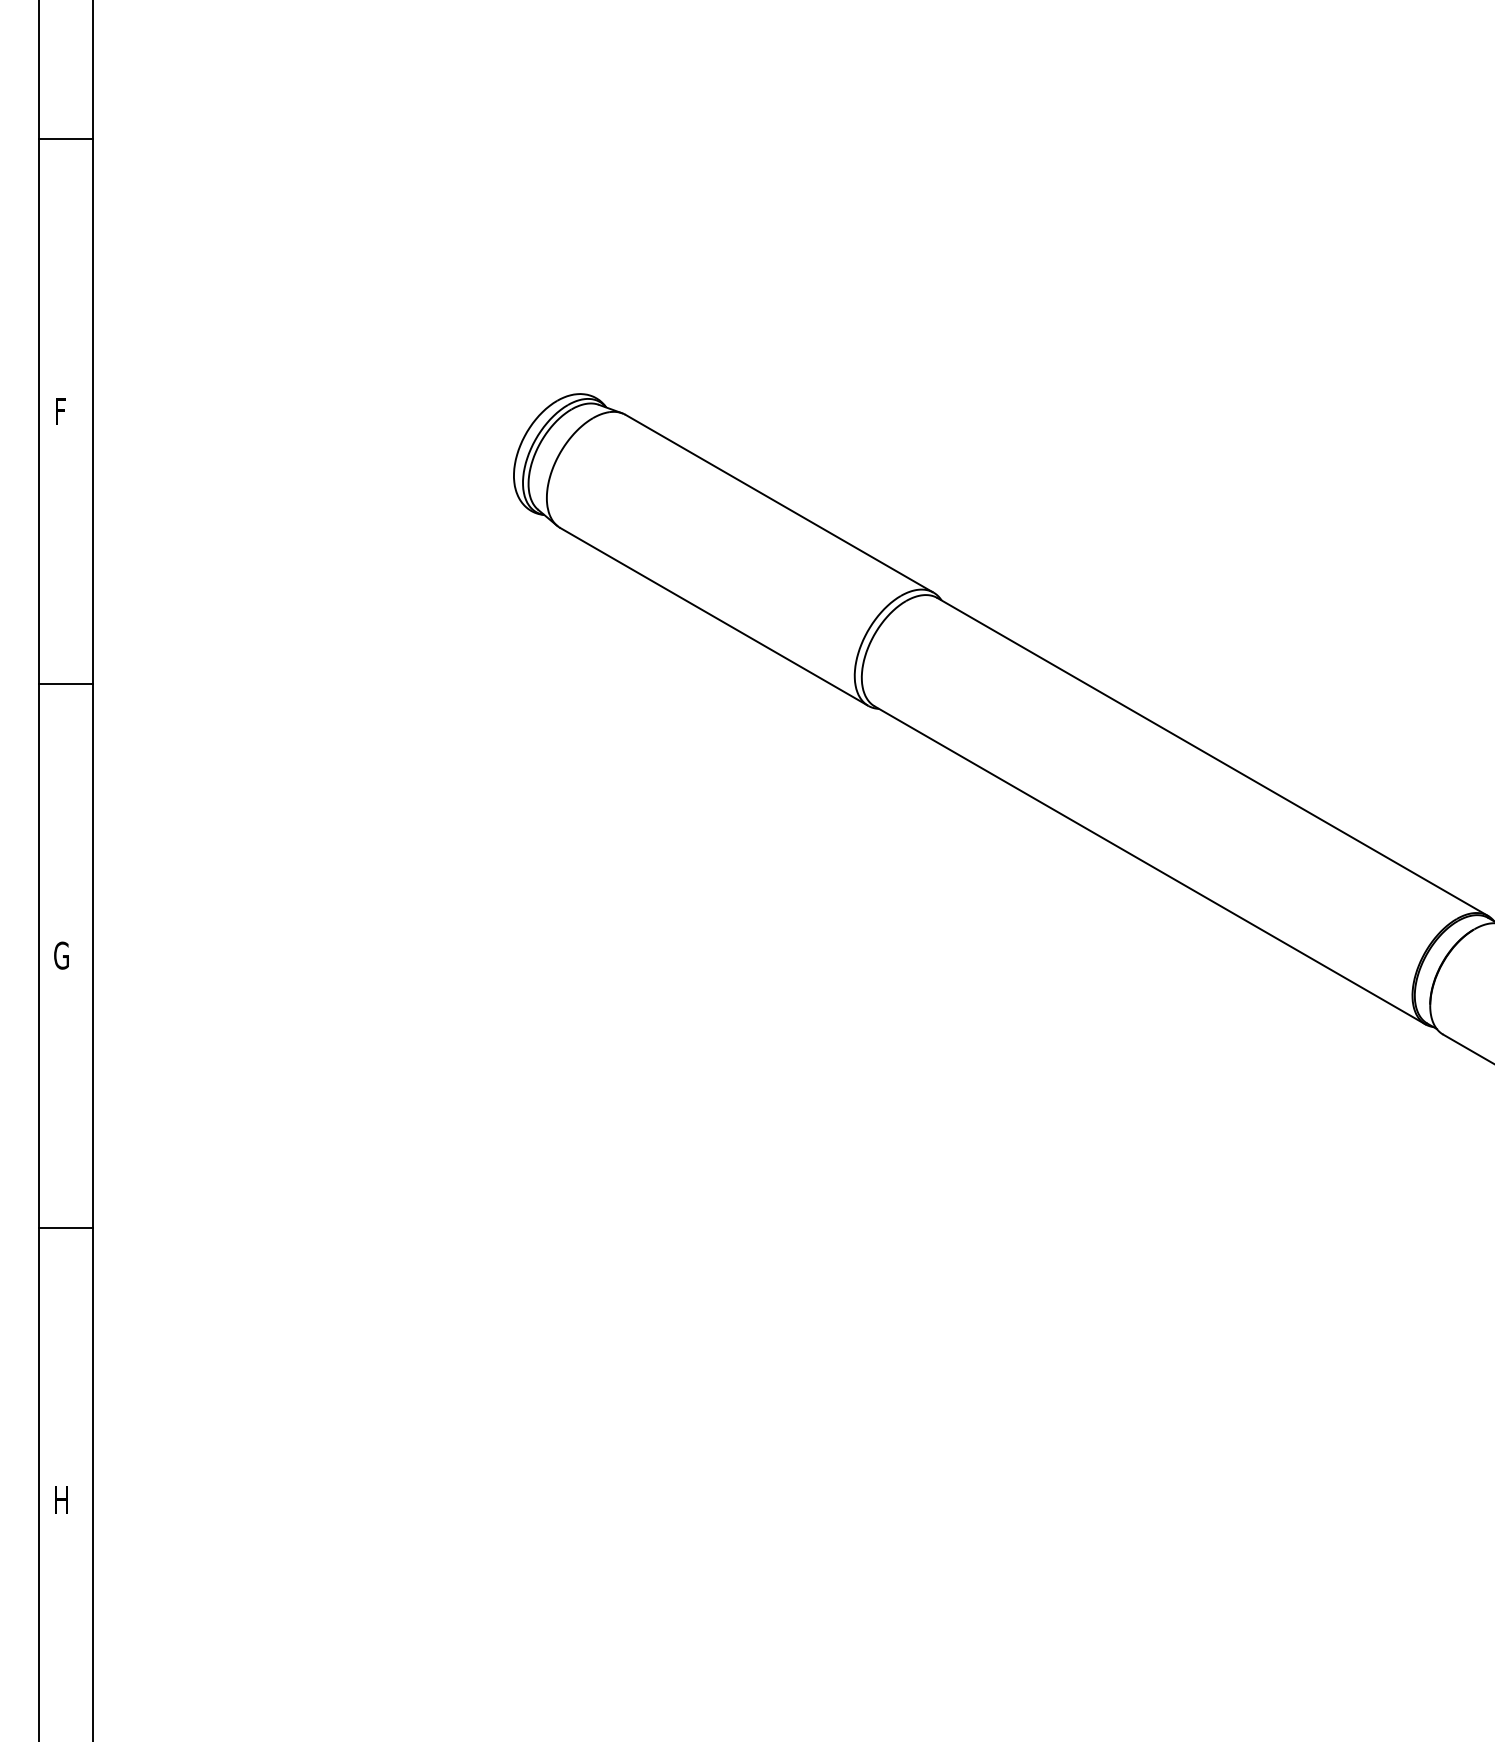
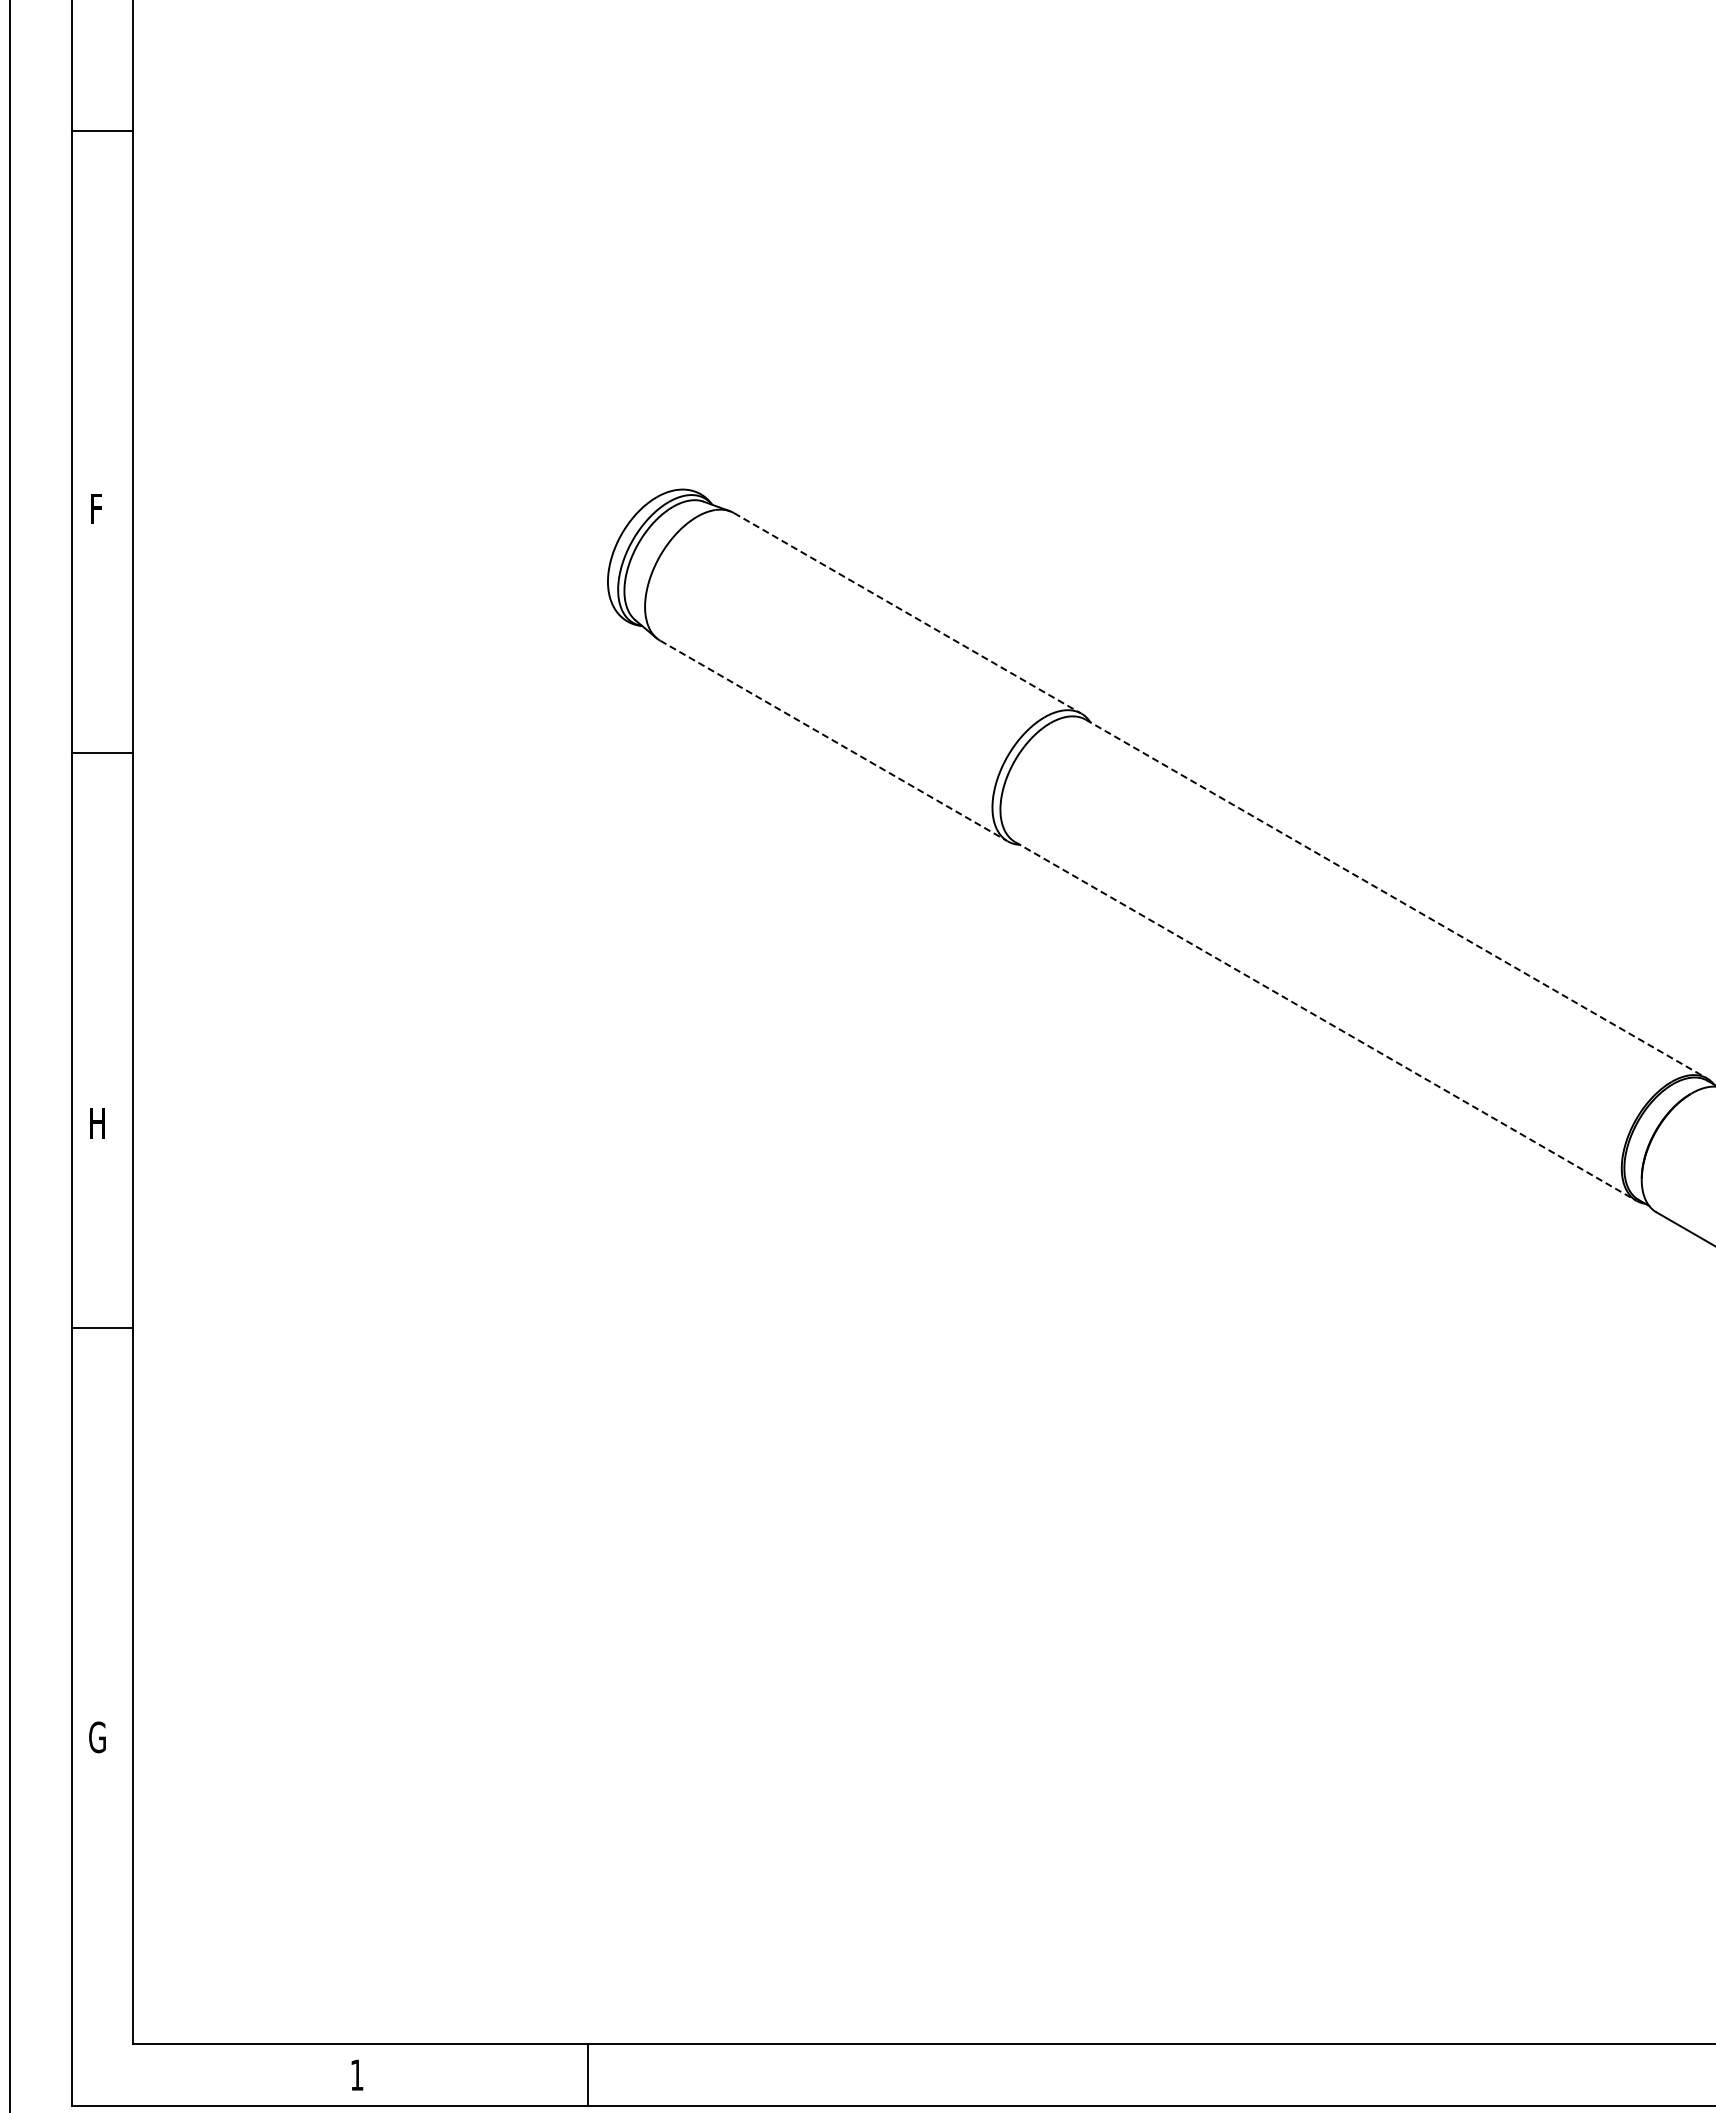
line: (65, 138) -> (102, 130), moved
line: (779, 503) -> (907, 613), solid -> dashed
line: (713, 616) -> (833, 740), solid -> dashed
line: (65, 683) -> (102, 753), moved
line: (1212, 757) -> (1396, 899), solid -> dashed
line: (1149, 865) -> (1325, 1021), solid -> dashed
text: (61, 955) -> (97, 1123), G -> H
line: (65, 1228) -> (102, 1328), moved
text: (61, 1500) -> (97, 1737), H -> G

